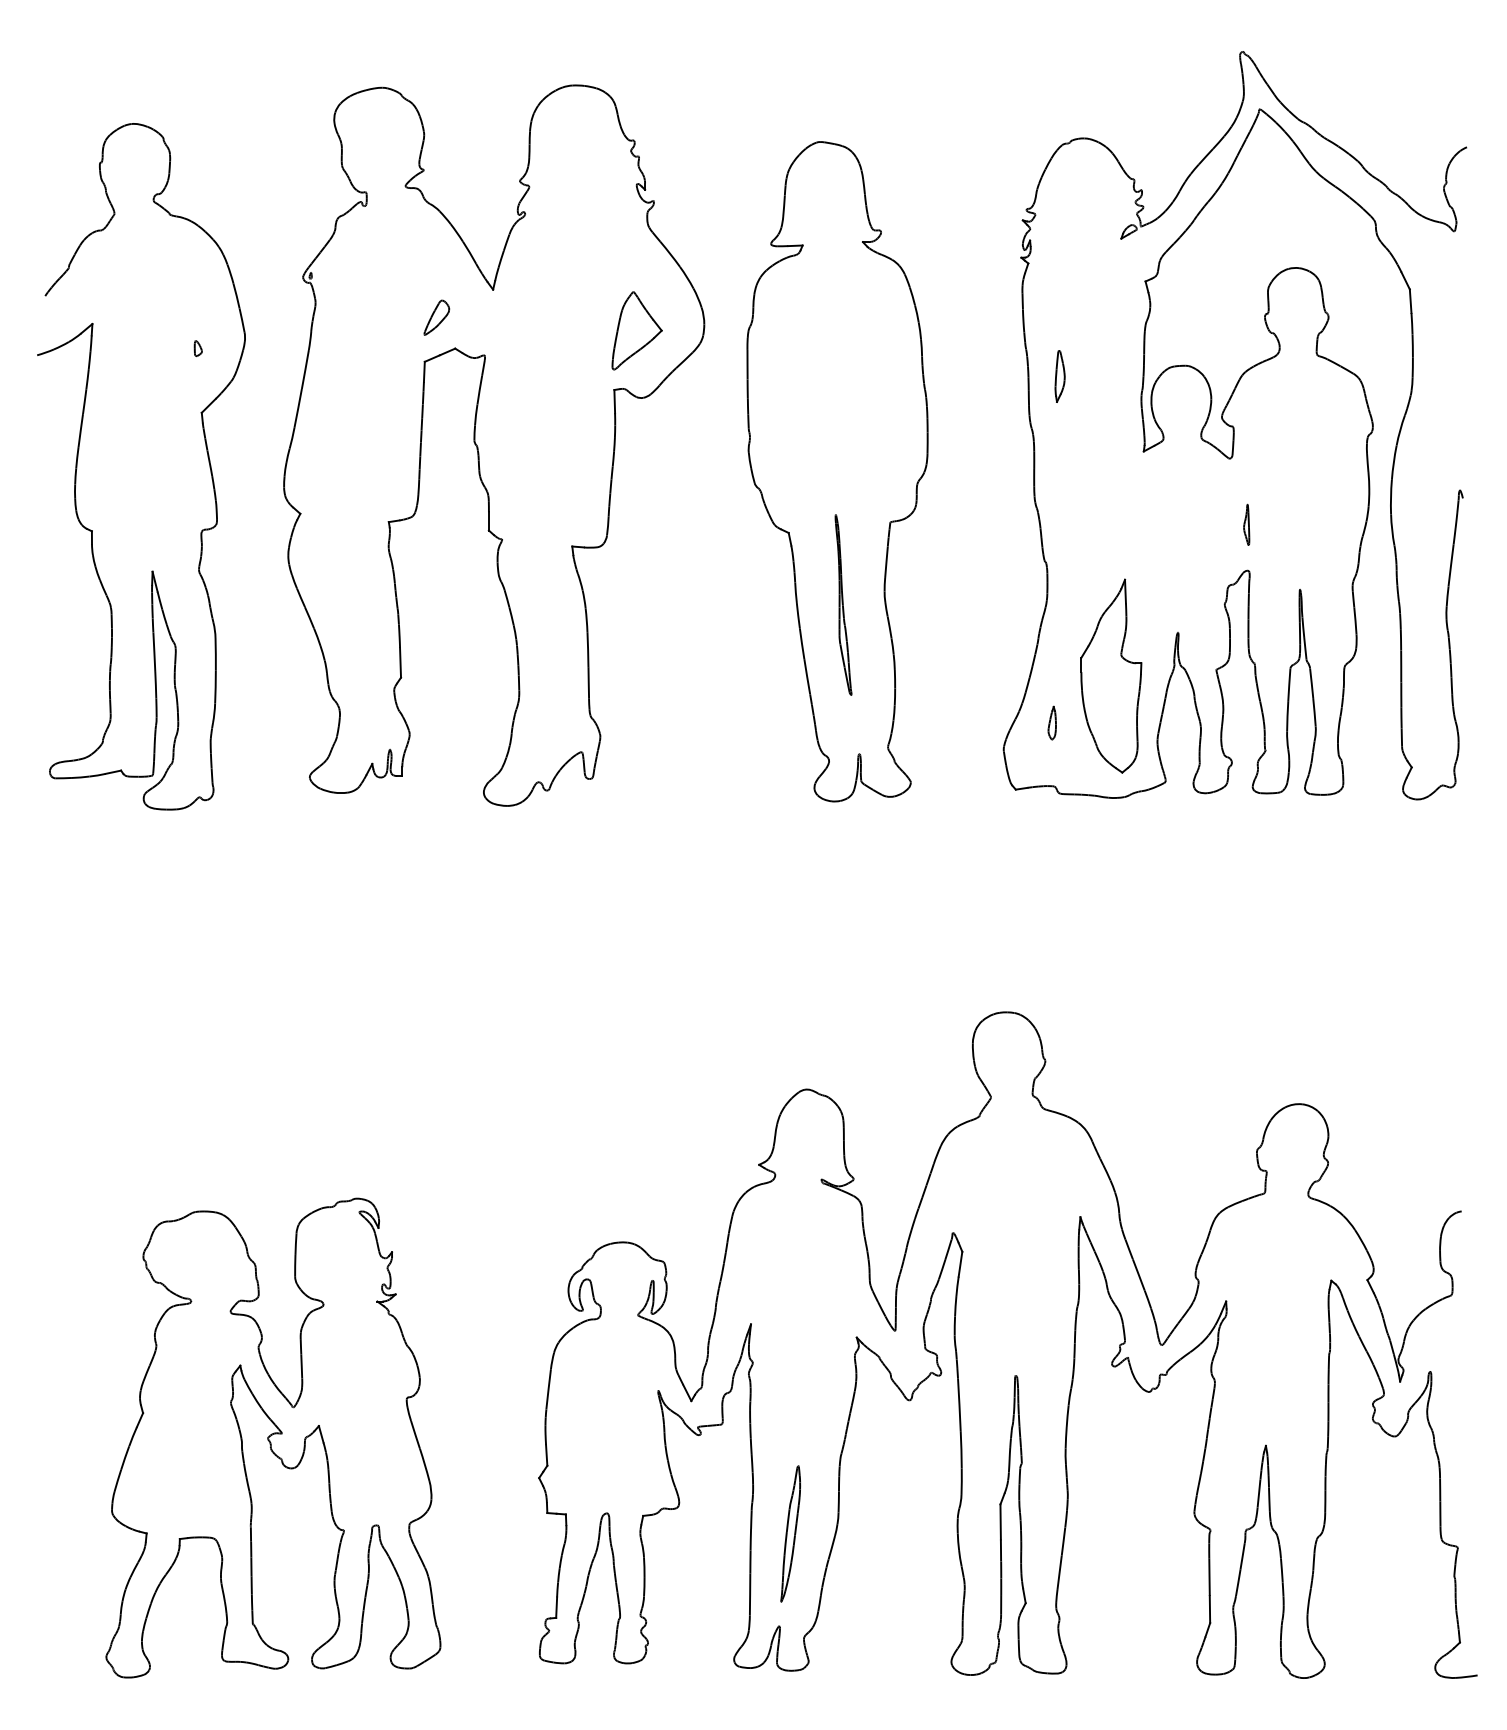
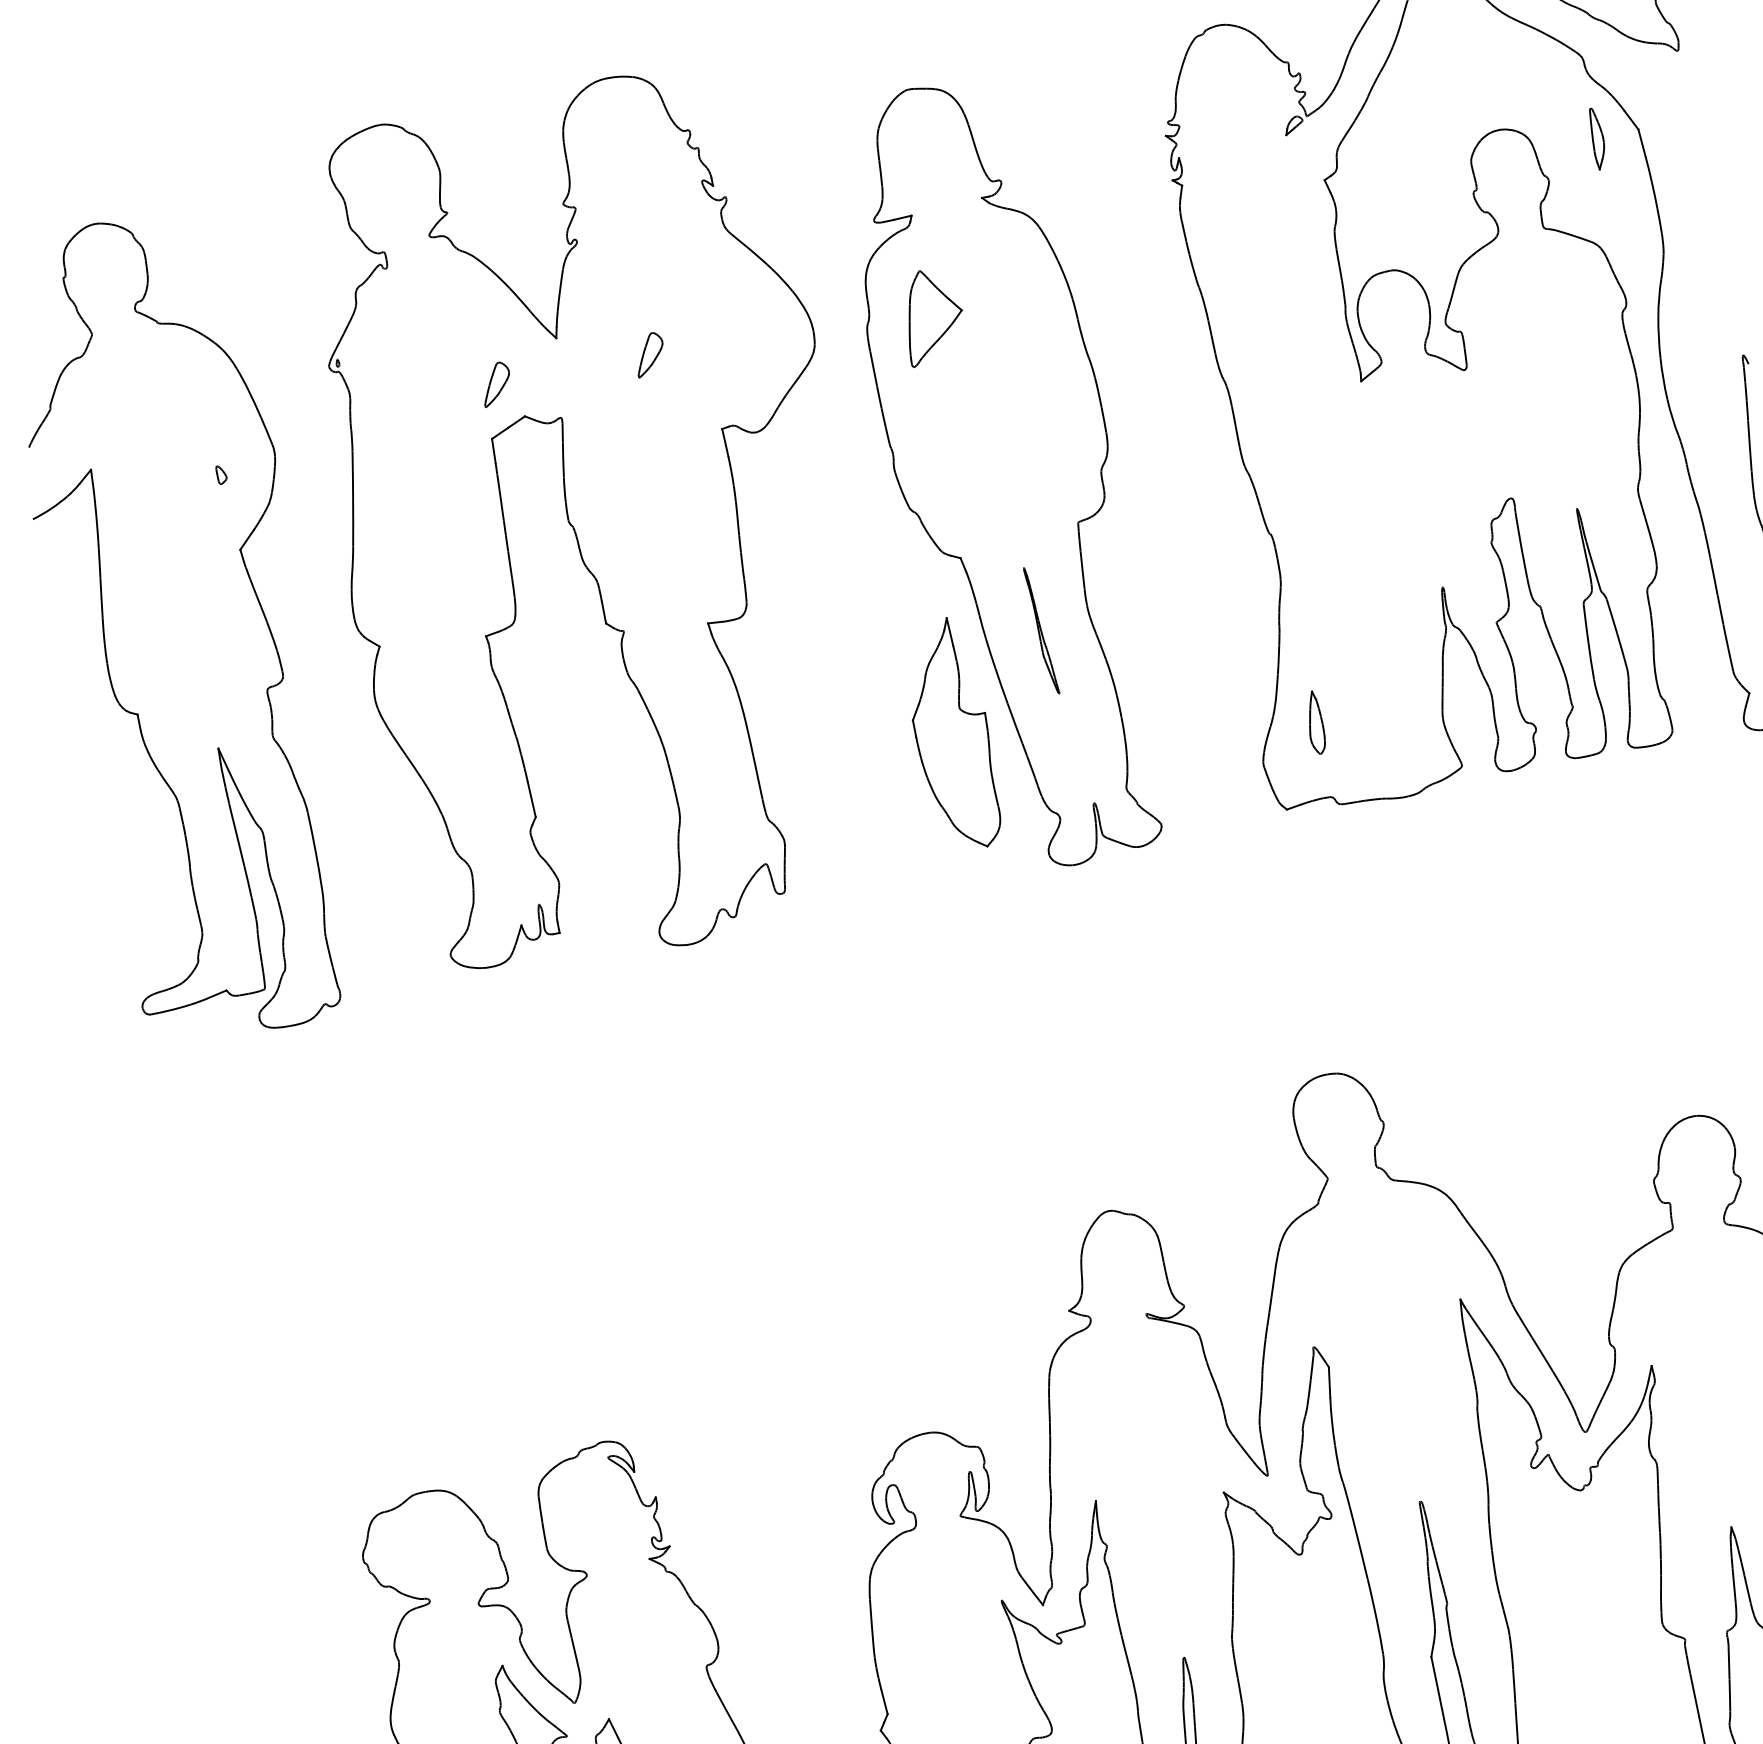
part: (566, 317) -> (649, 354), added
part: (636, 330) -> (931, 315), moved
part: (1059, 376) -> (1596, 138), moved
part: (1246, 524) -> (1499, 444), removed
part: (843, 604) -> (1041, 630), size x0.6
part: (1111, 675) -> (952, 734), moved
part: (1051, 722) -> (1313, 722), size x1.6

